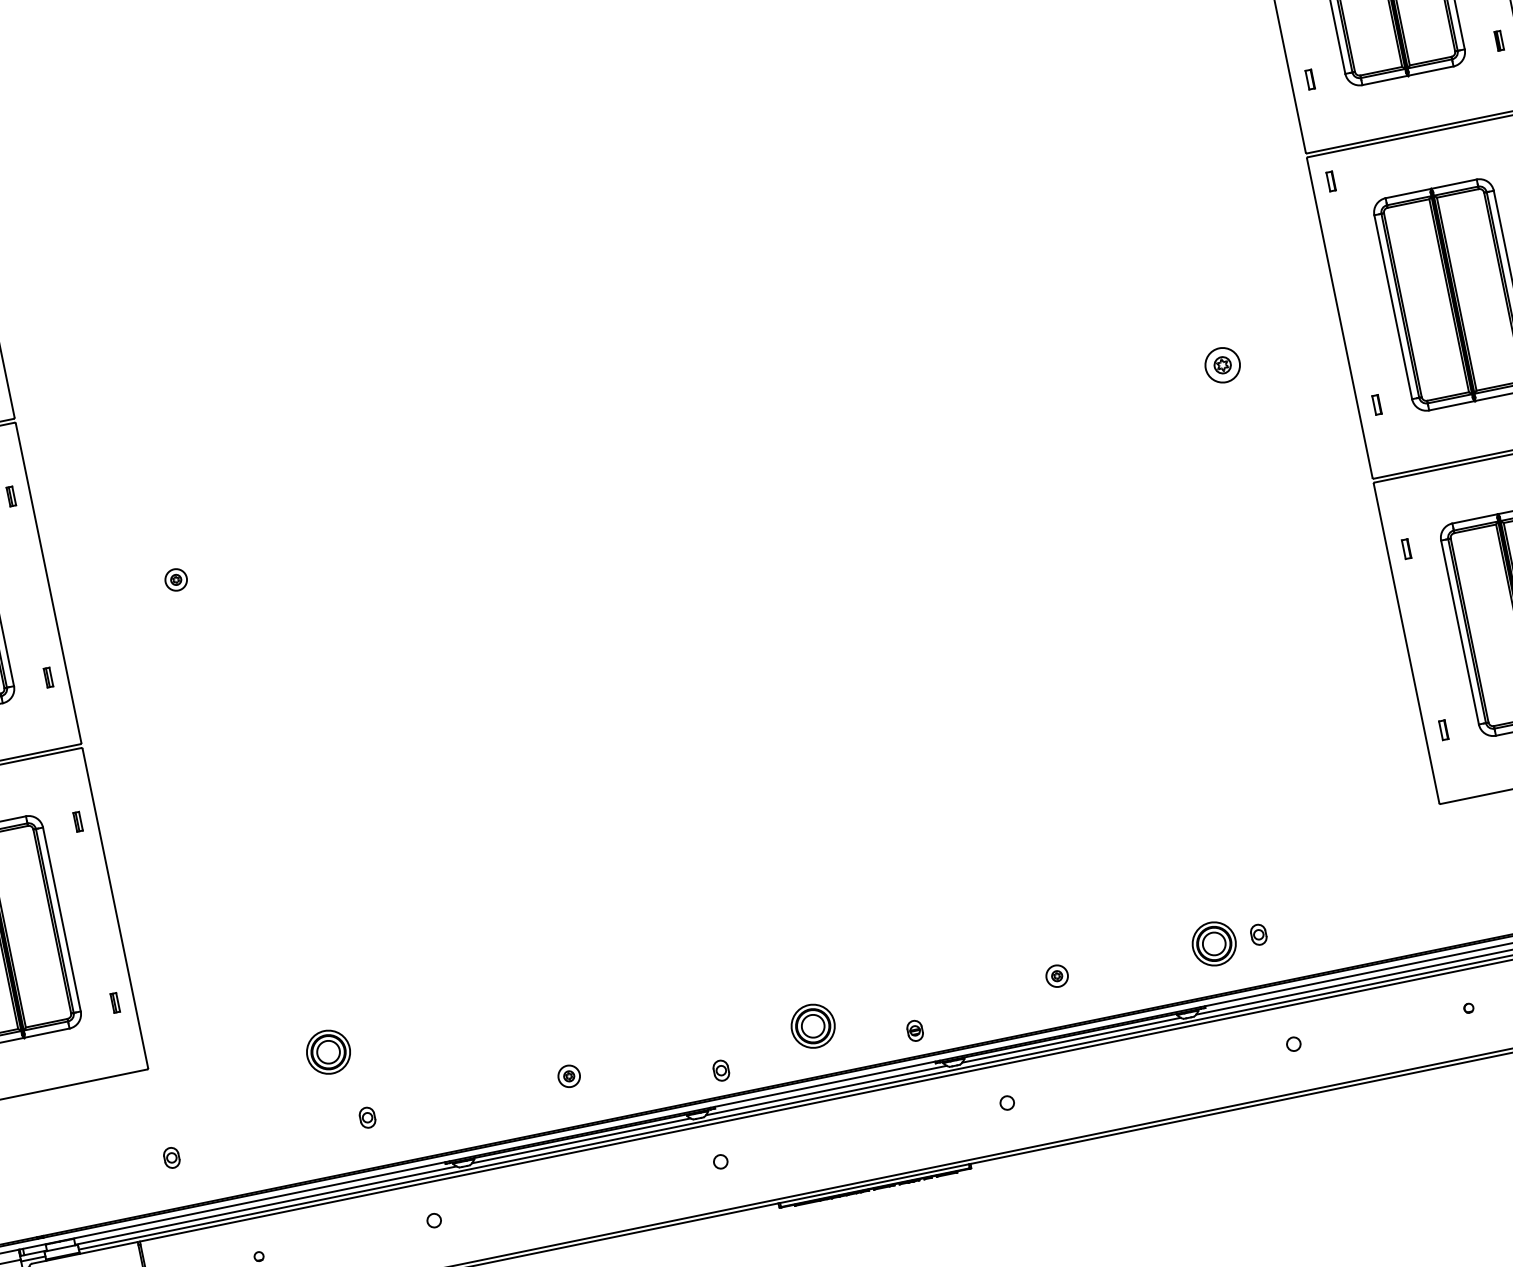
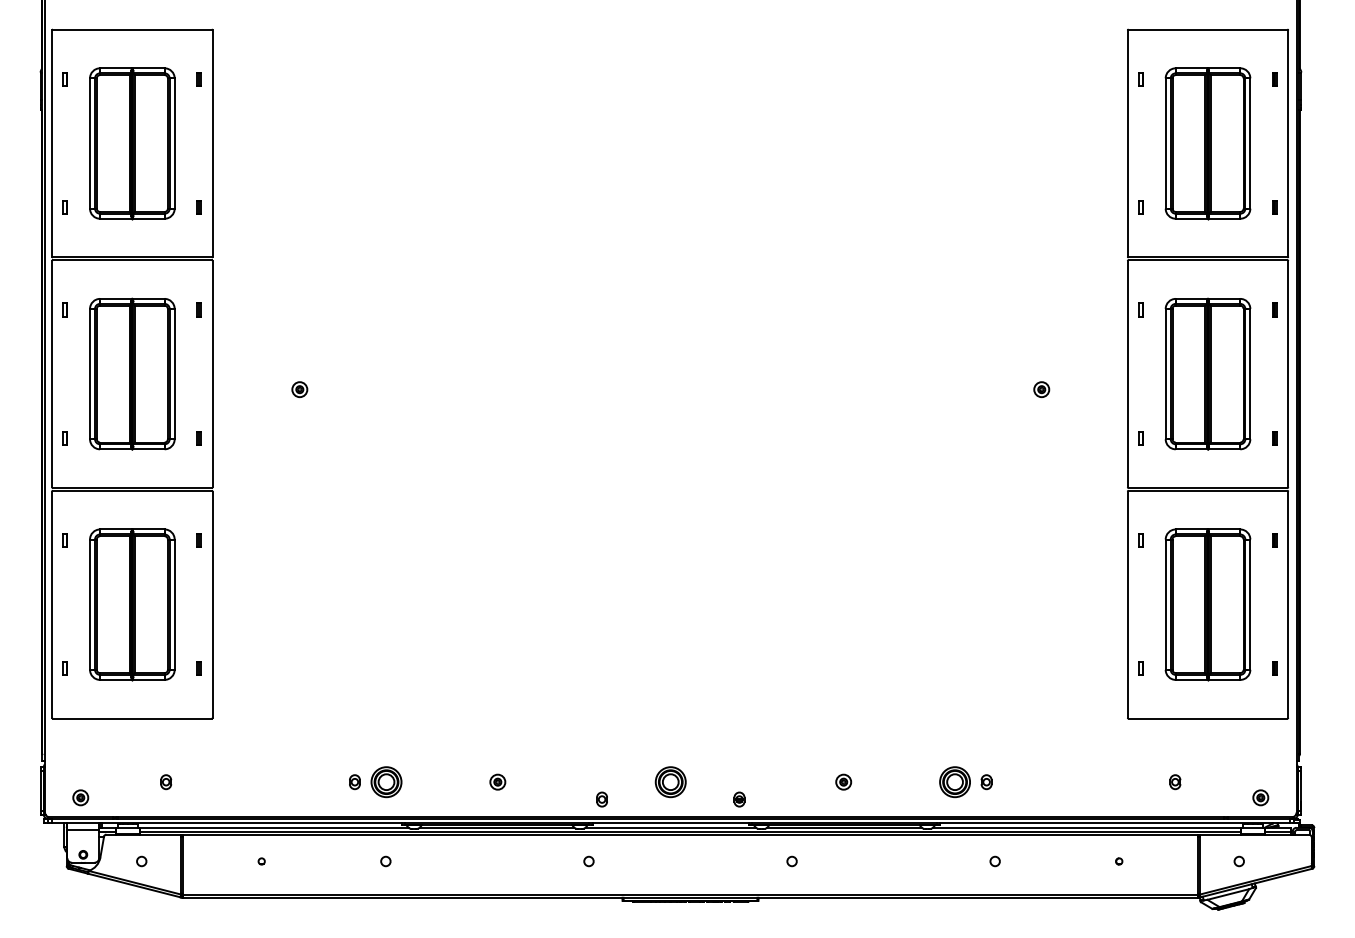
part: (1330, 181) -> (1140, 309), moved
part: (1222, 364) -> (1041, 389), size x0.62
part: (328, 1052) -> (386, 782), moved
part: (172, 1158) -> (166, 782), moved

